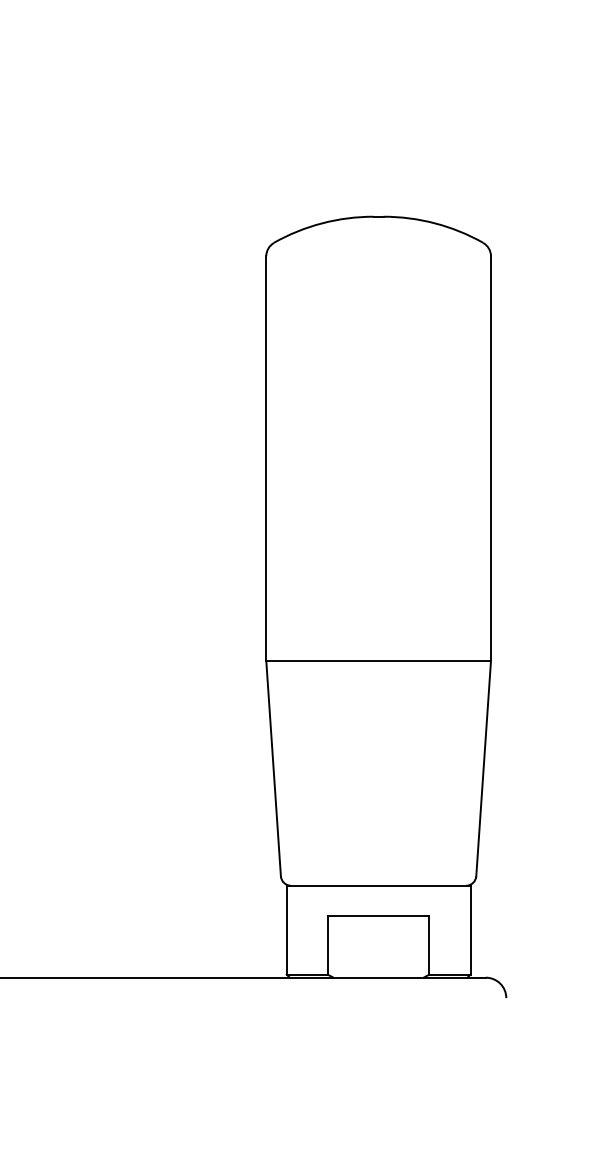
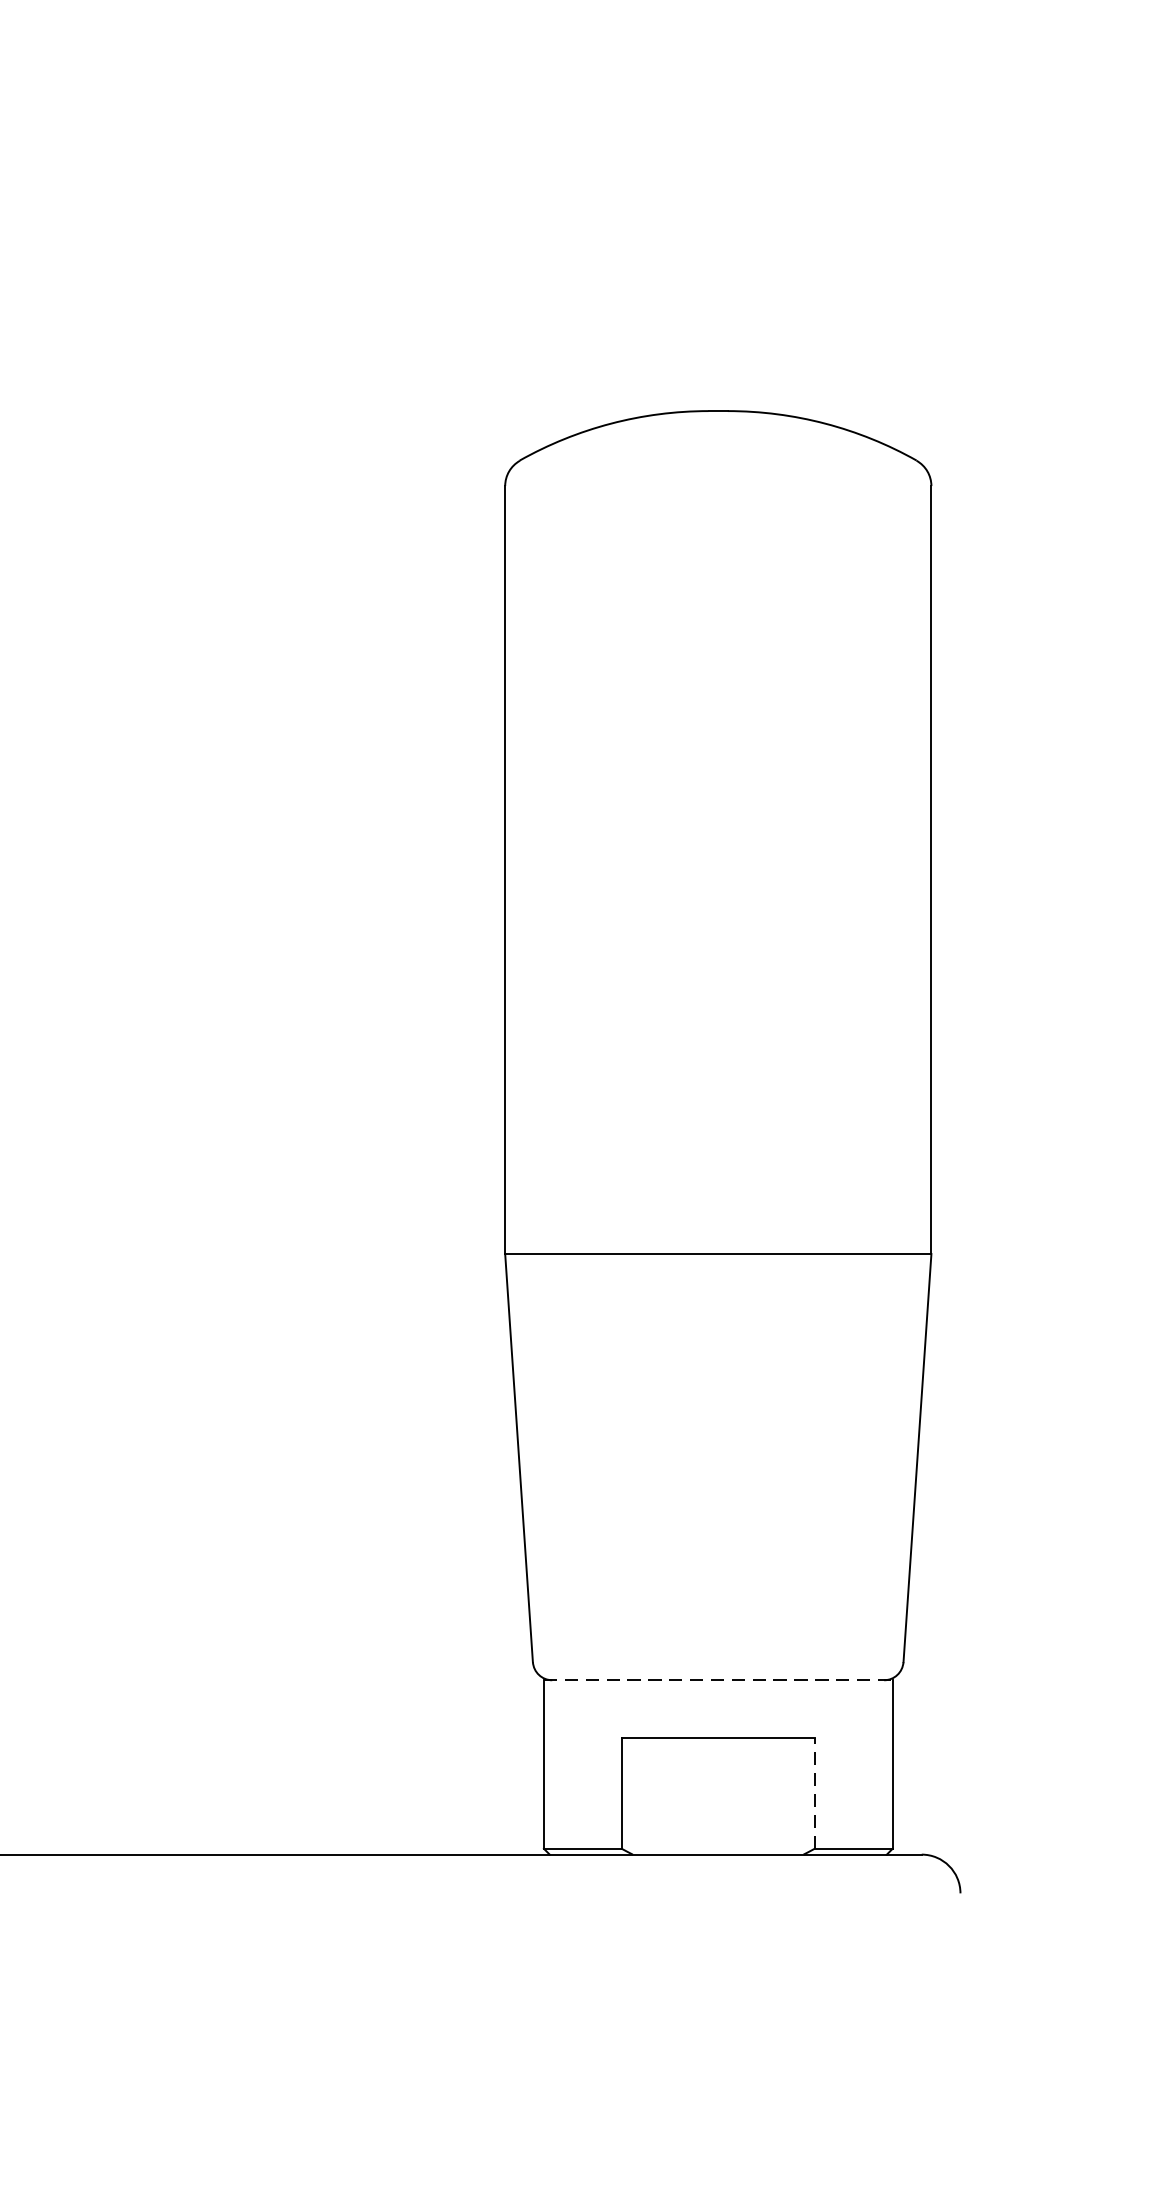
line: (378, 885) -> (718, 1679), solid -> dashed
line: (429, 945) -> (814, 1793), solid -> dashed

